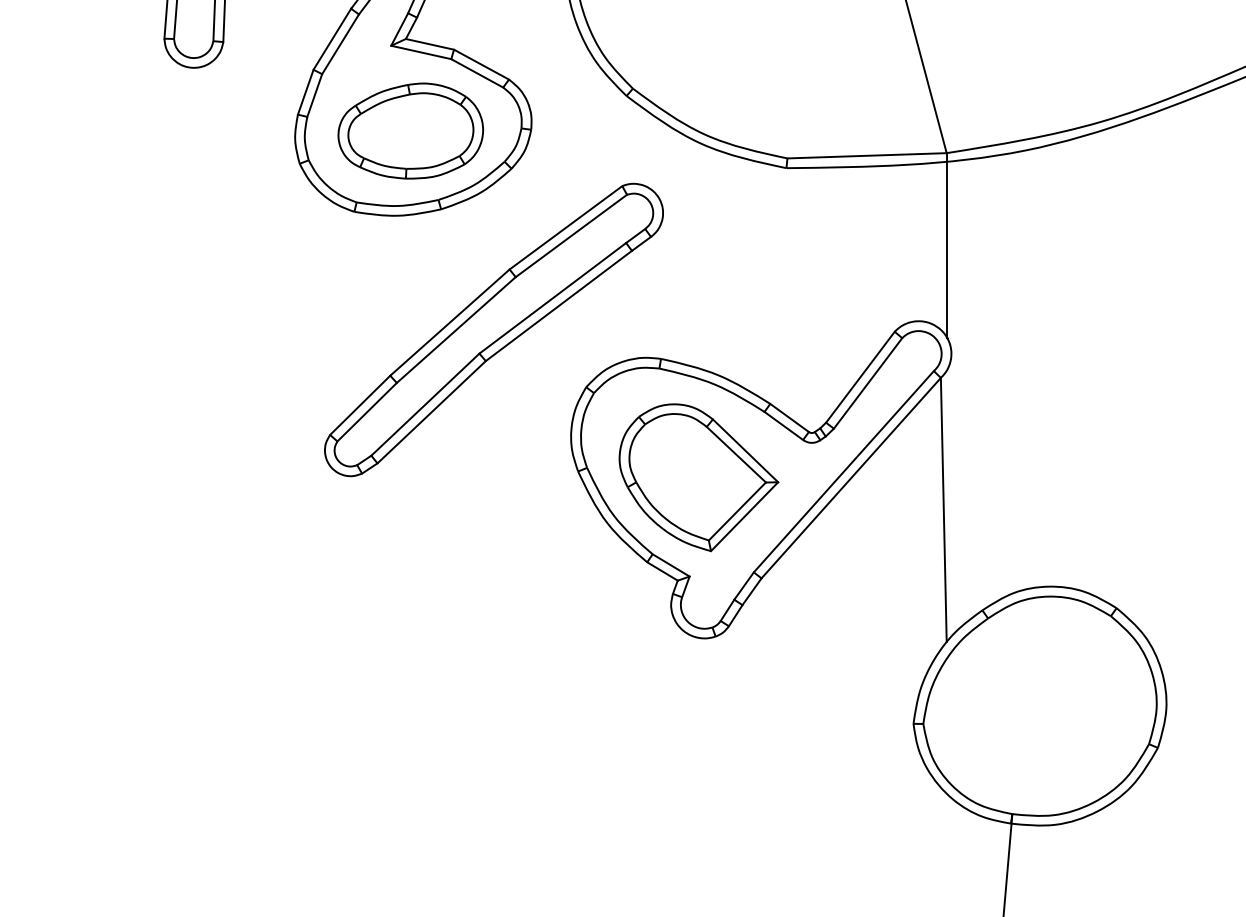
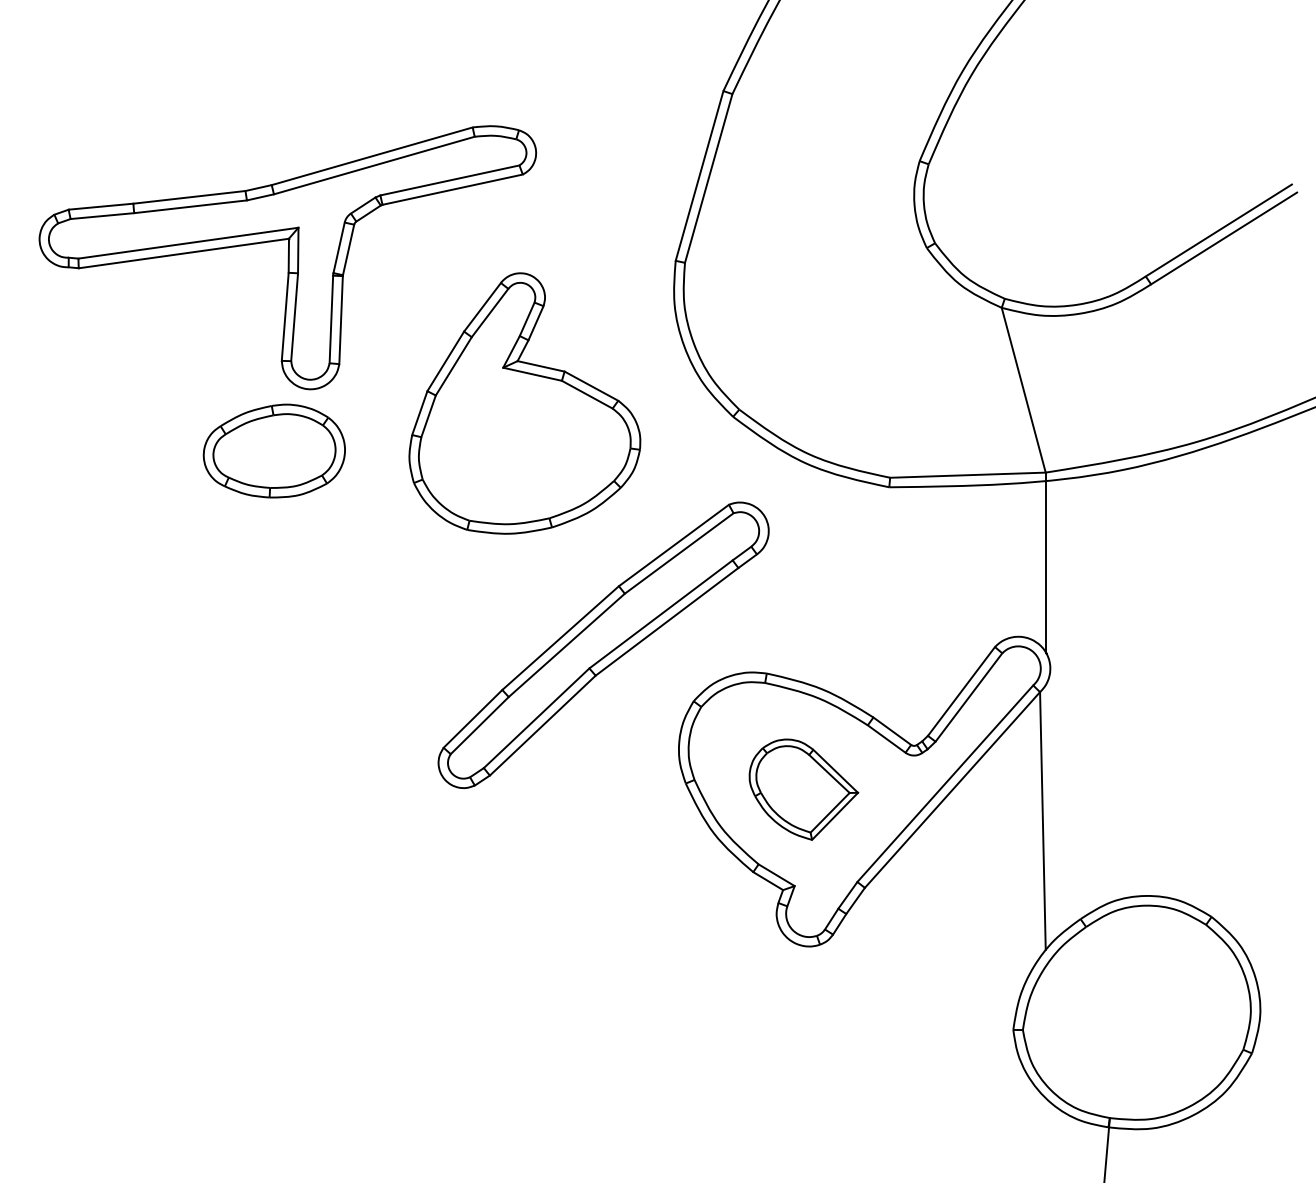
part: (409, 130) -> (273, 450), moved
part: (698, 477) -> (803, 789), size x0.7

